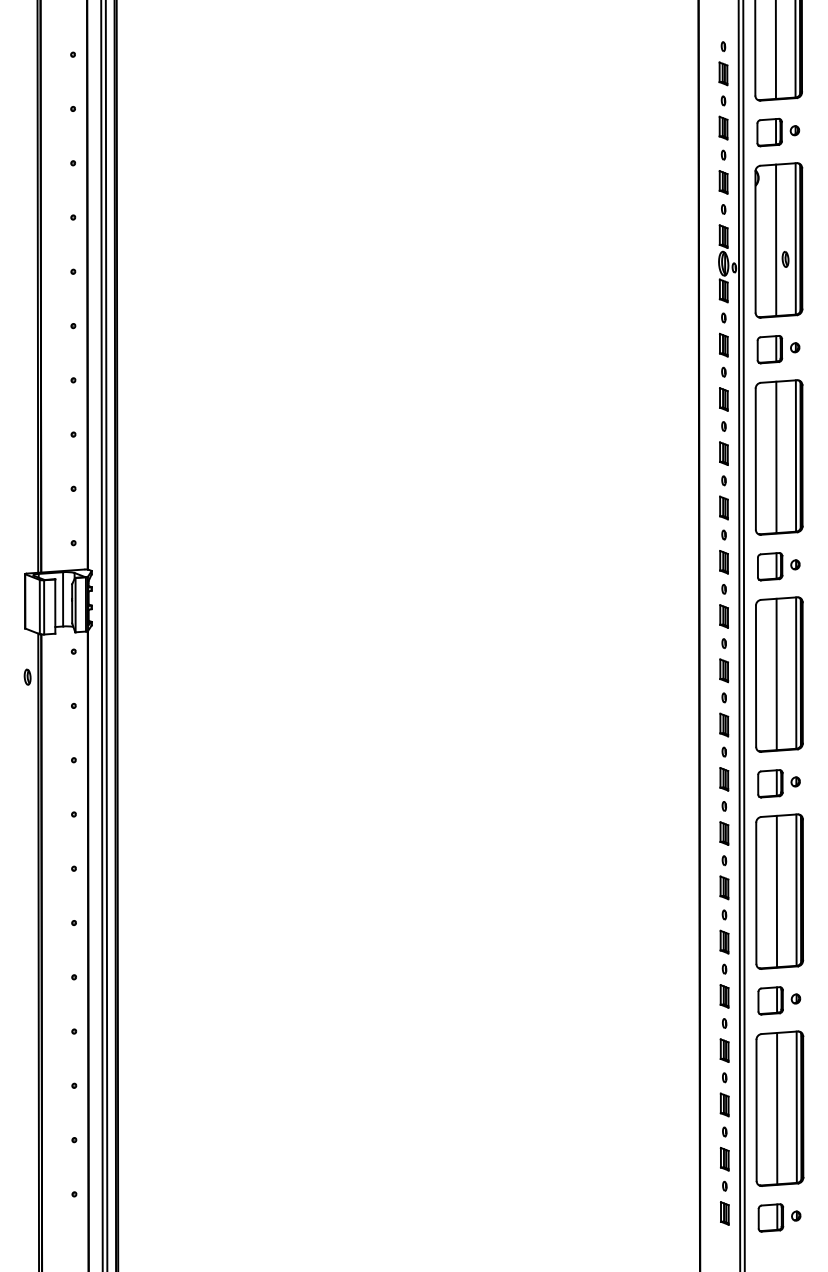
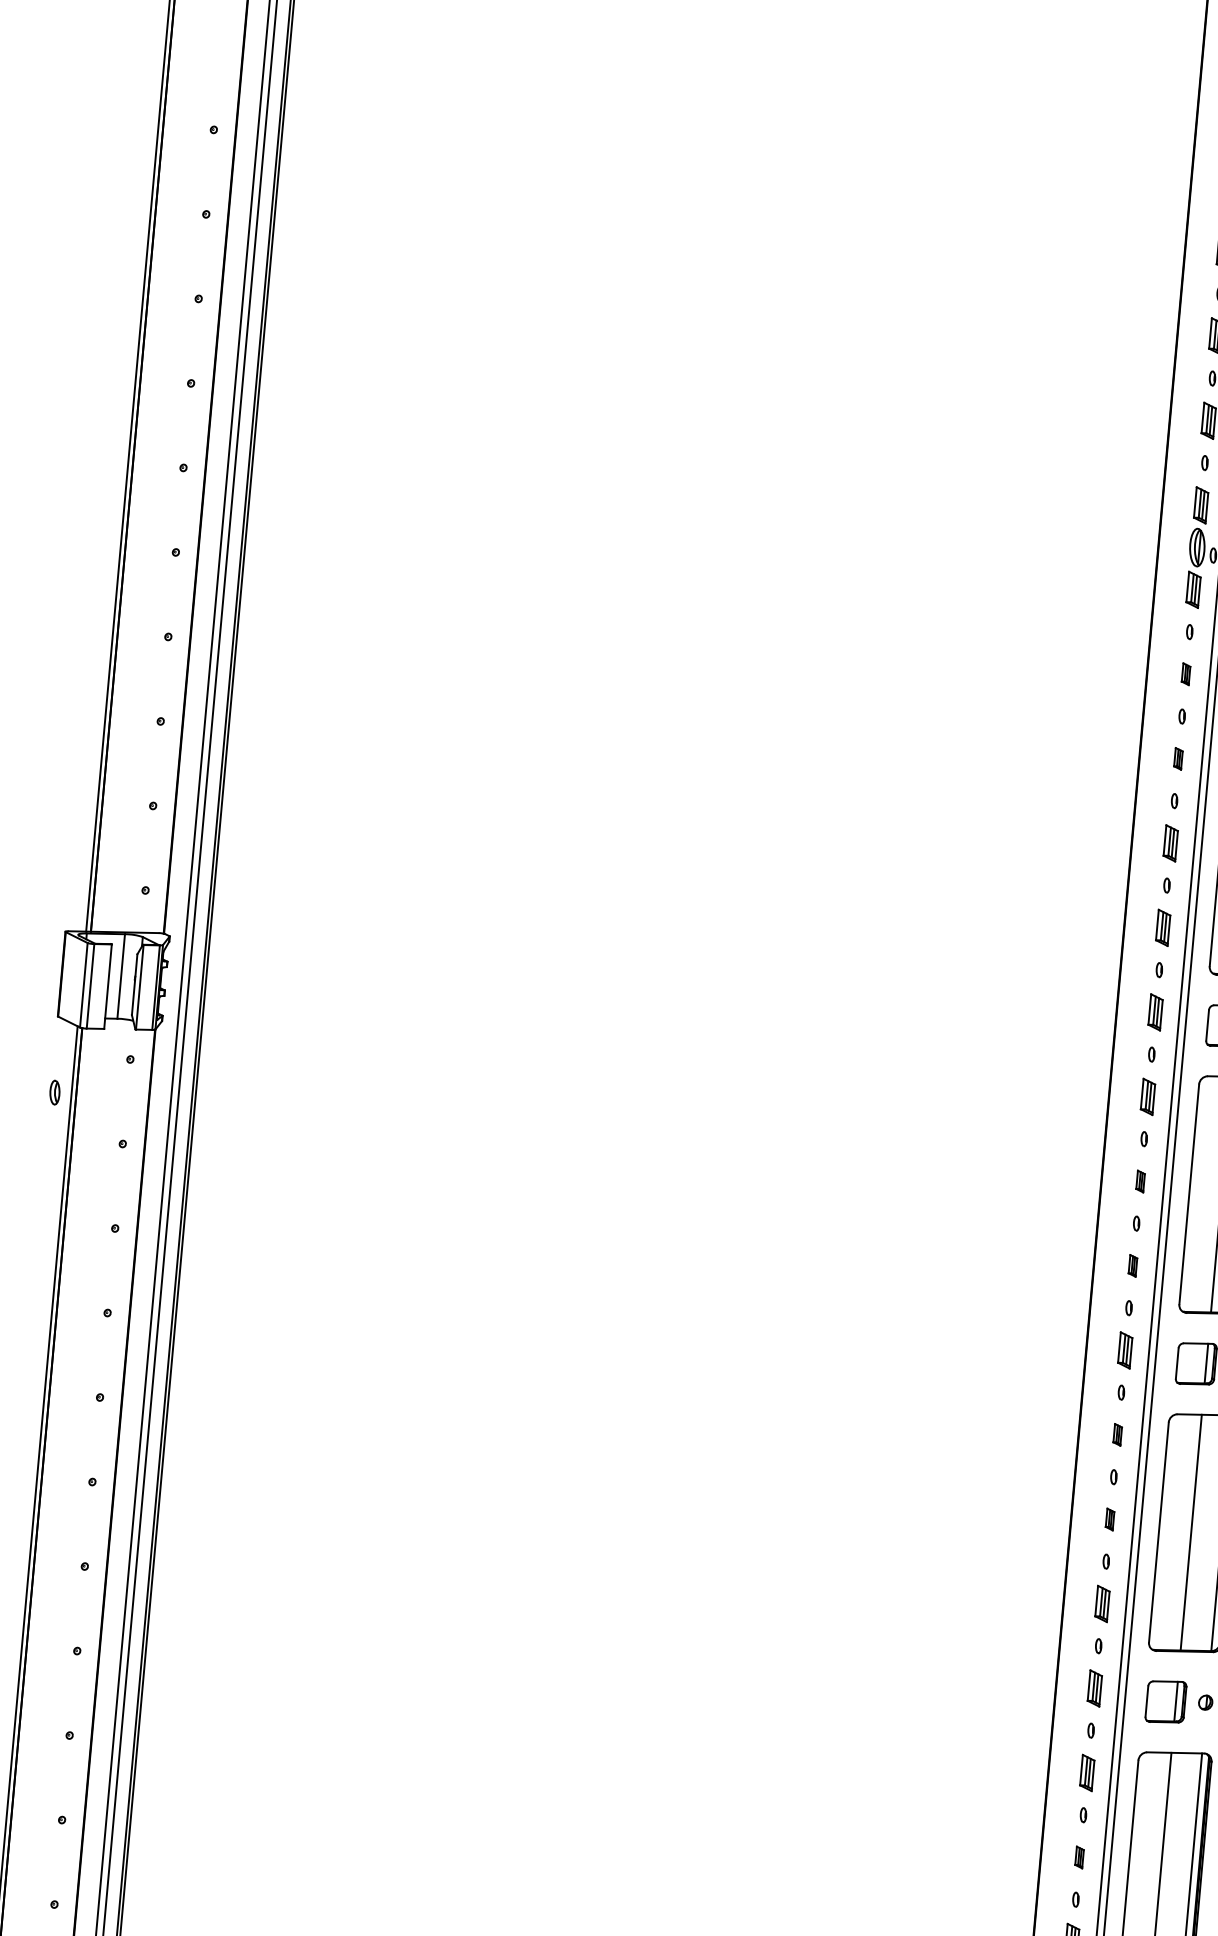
part: (723, 344) -> (1185, 673), size x0.6
part: (723, 399) -> (1177, 758), size x0.6
part: (724, 670) -> (1140, 1181), size x0.6
part: (724, 724) -> (1133, 1265), size x0.6
part: (724, 833) -> (1117, 1434), size x0.6
part: (724, 887) -> (1110, 1518), size x0.6
part: (724, 1104) -> (1079, 1856), size x0.6

